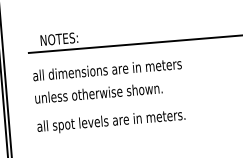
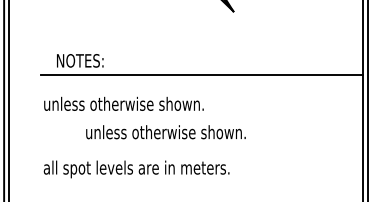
text: (106, 69) -> (136, 103), all dimensions are in meters -> unless otherwise shown.
text: (98, 93) -> (165, 132), moved

